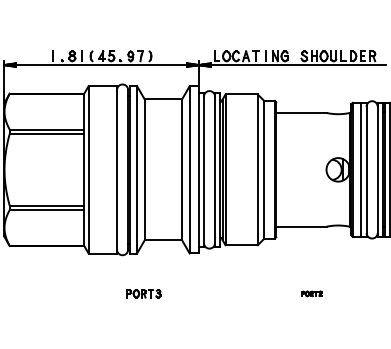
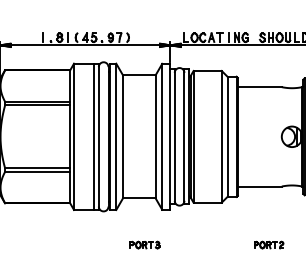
line: (111, 169) -> (93, 136), added
part: (143, 293) -> (144, 244), moved
part: (311, 293) -> (268, 244), size x1.67

